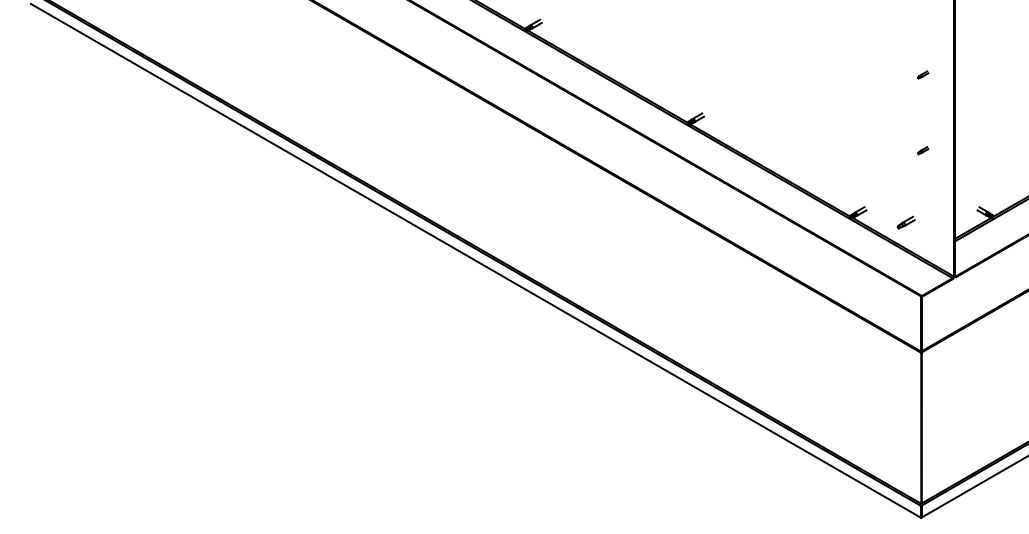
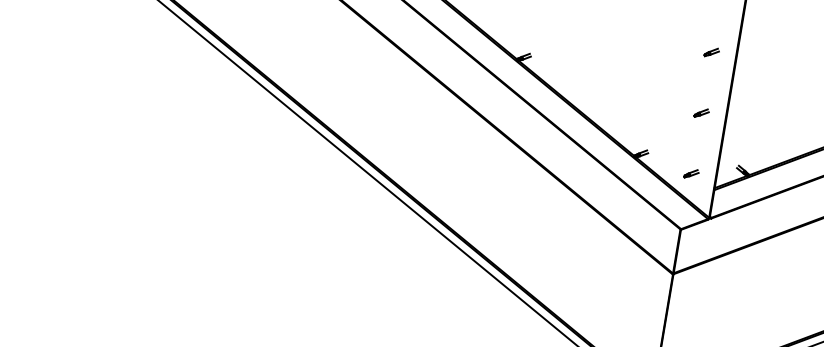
part: (922, 74) -> (711, 52), size x1.67
part: (922, 150) -> (701, 112), size x1.67
part: (905, 222) -> (690, 173), moved

